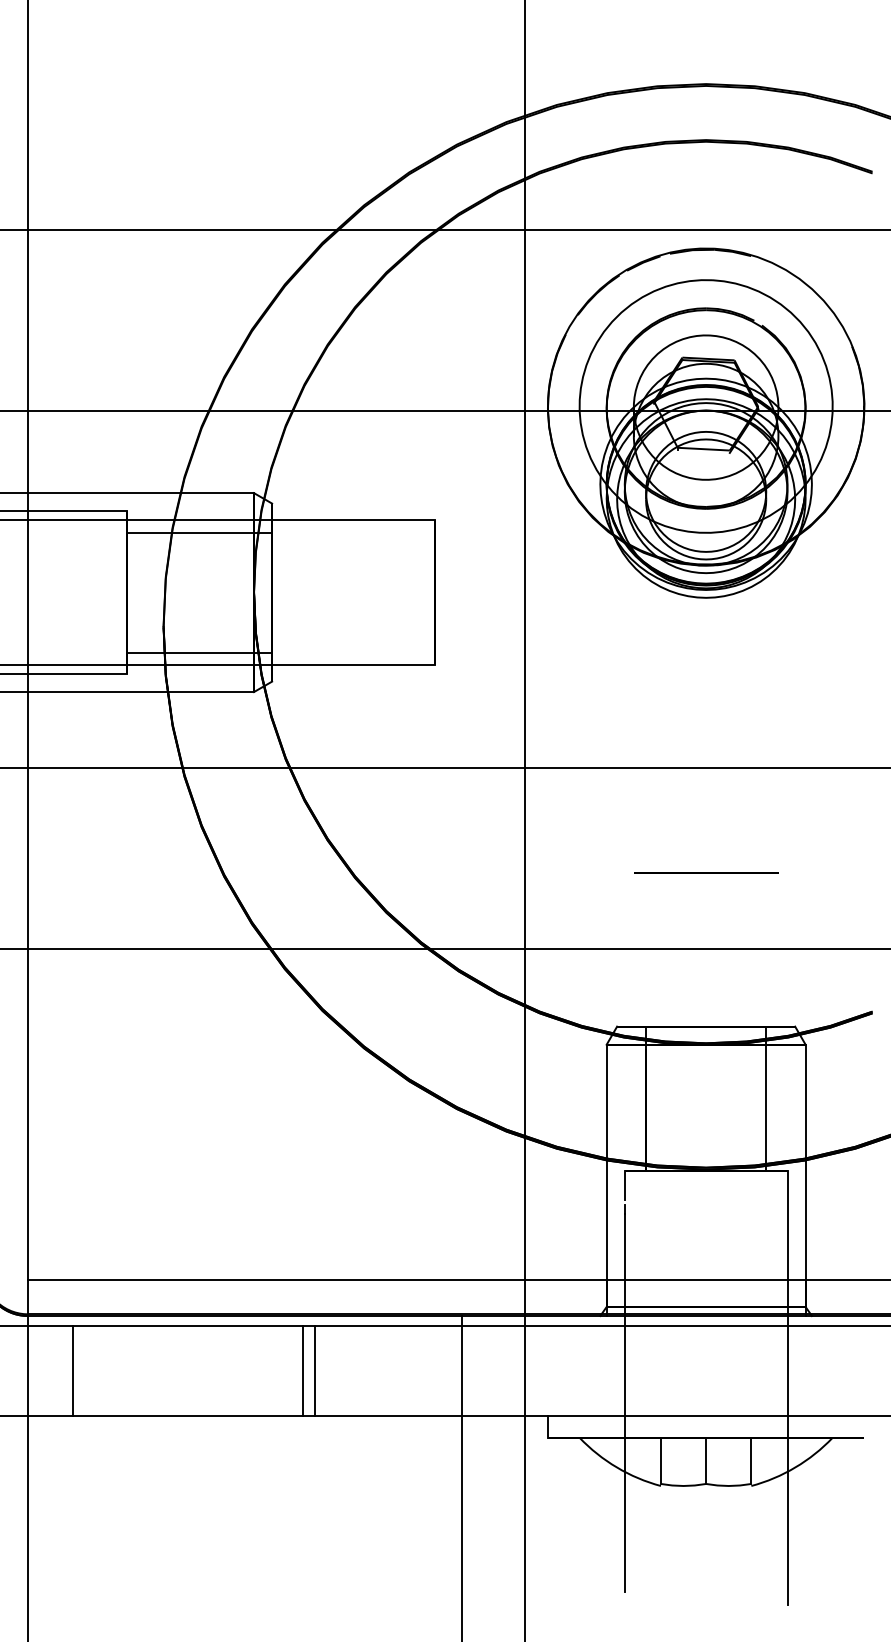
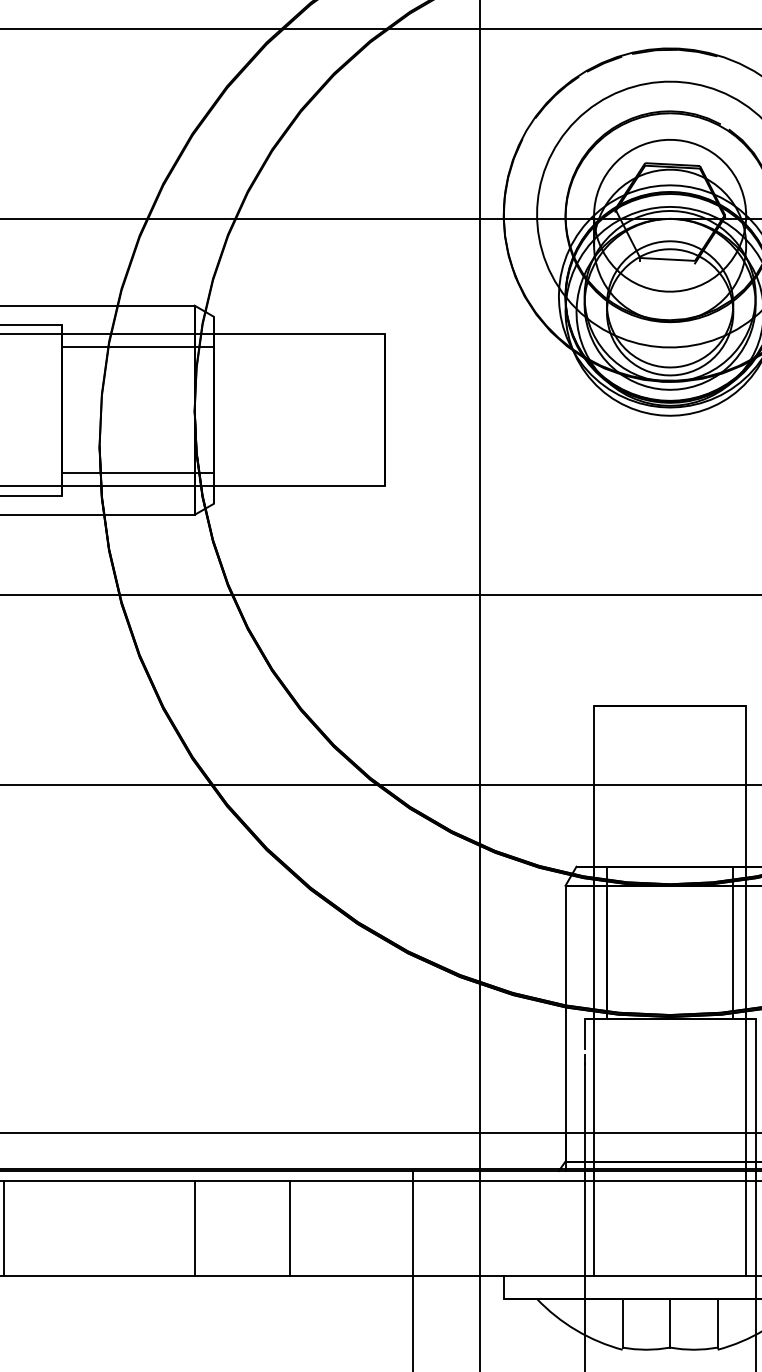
line: (633, 1144) -> (593, 990), added
line: (778, 1144) -> (746, 990), added
line: (303, 1370) -> (195, 1228), moved
line: (315, 1370) -> (289, 1228), moved

